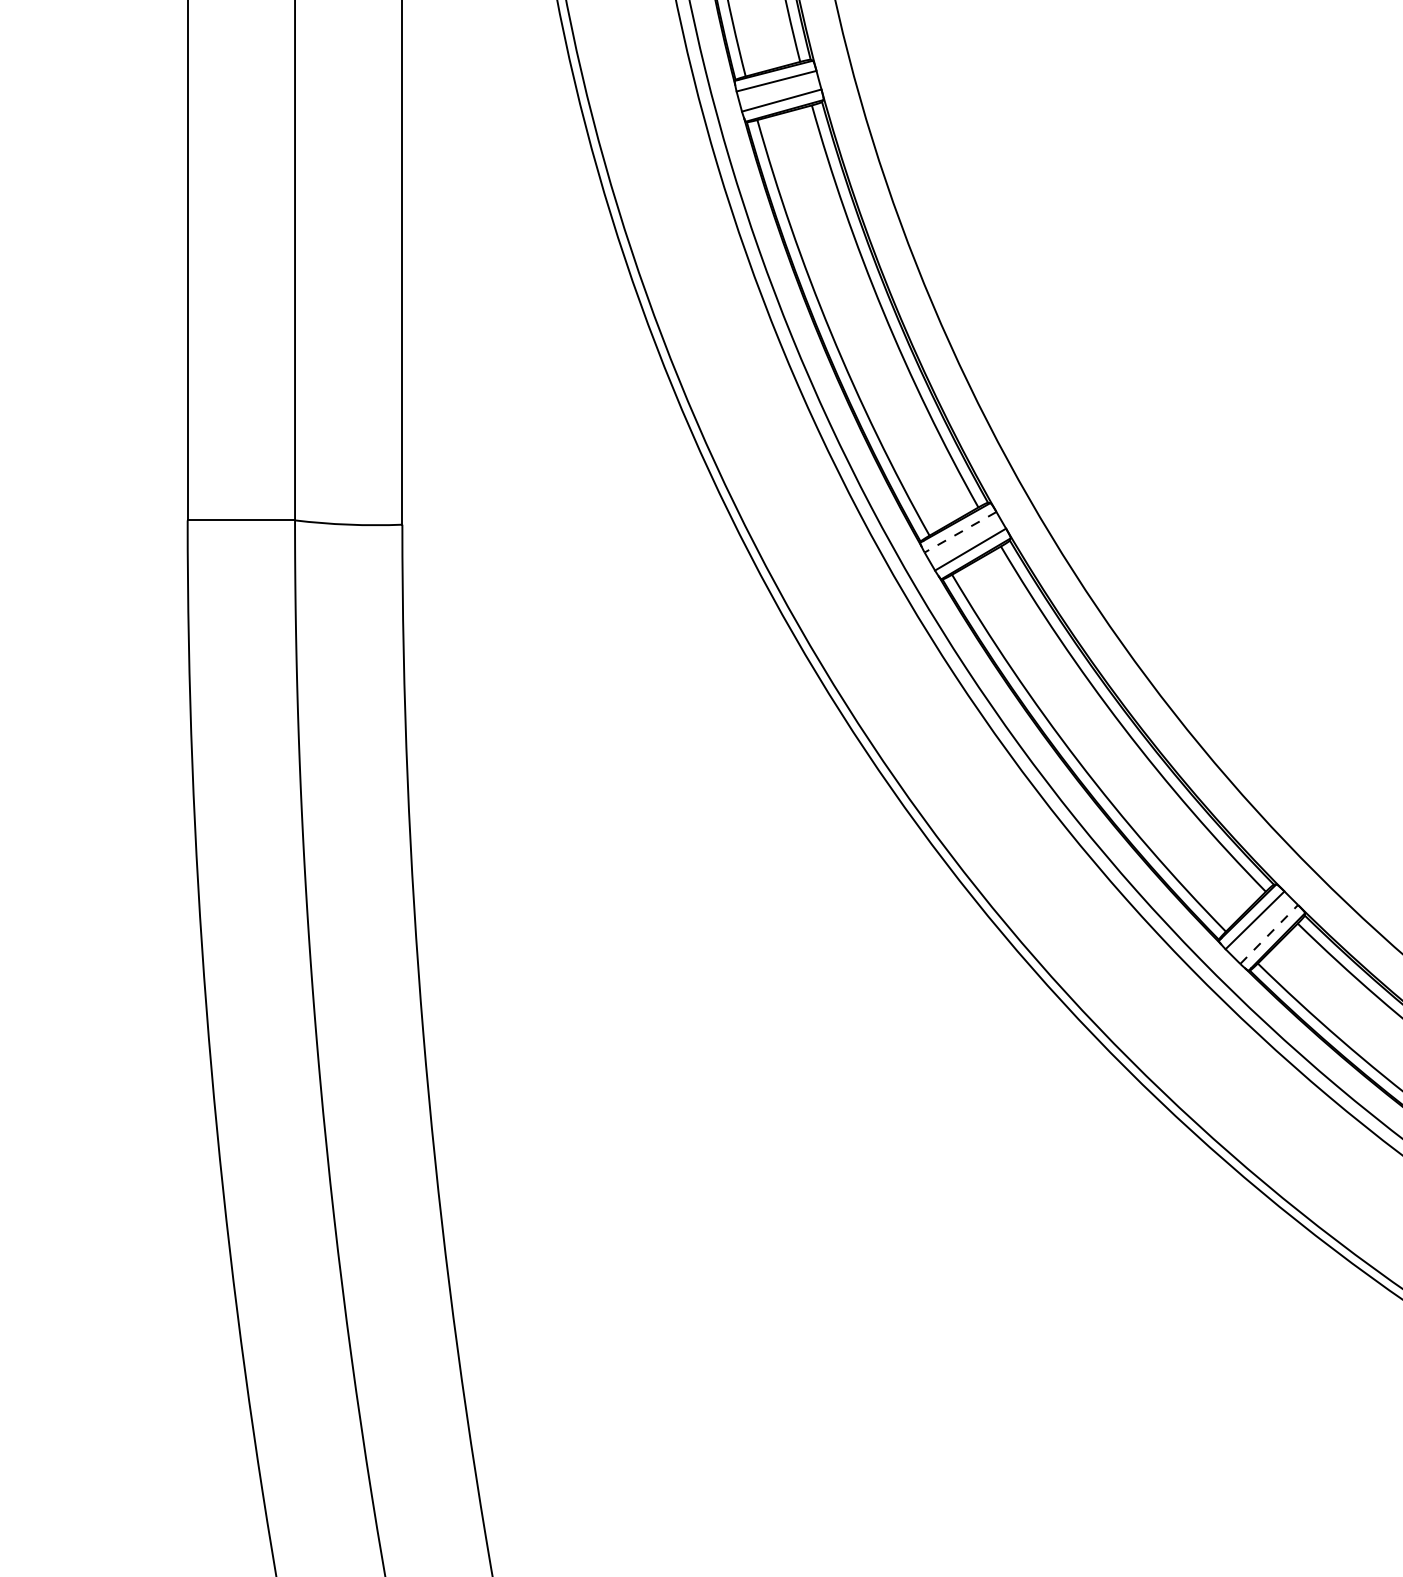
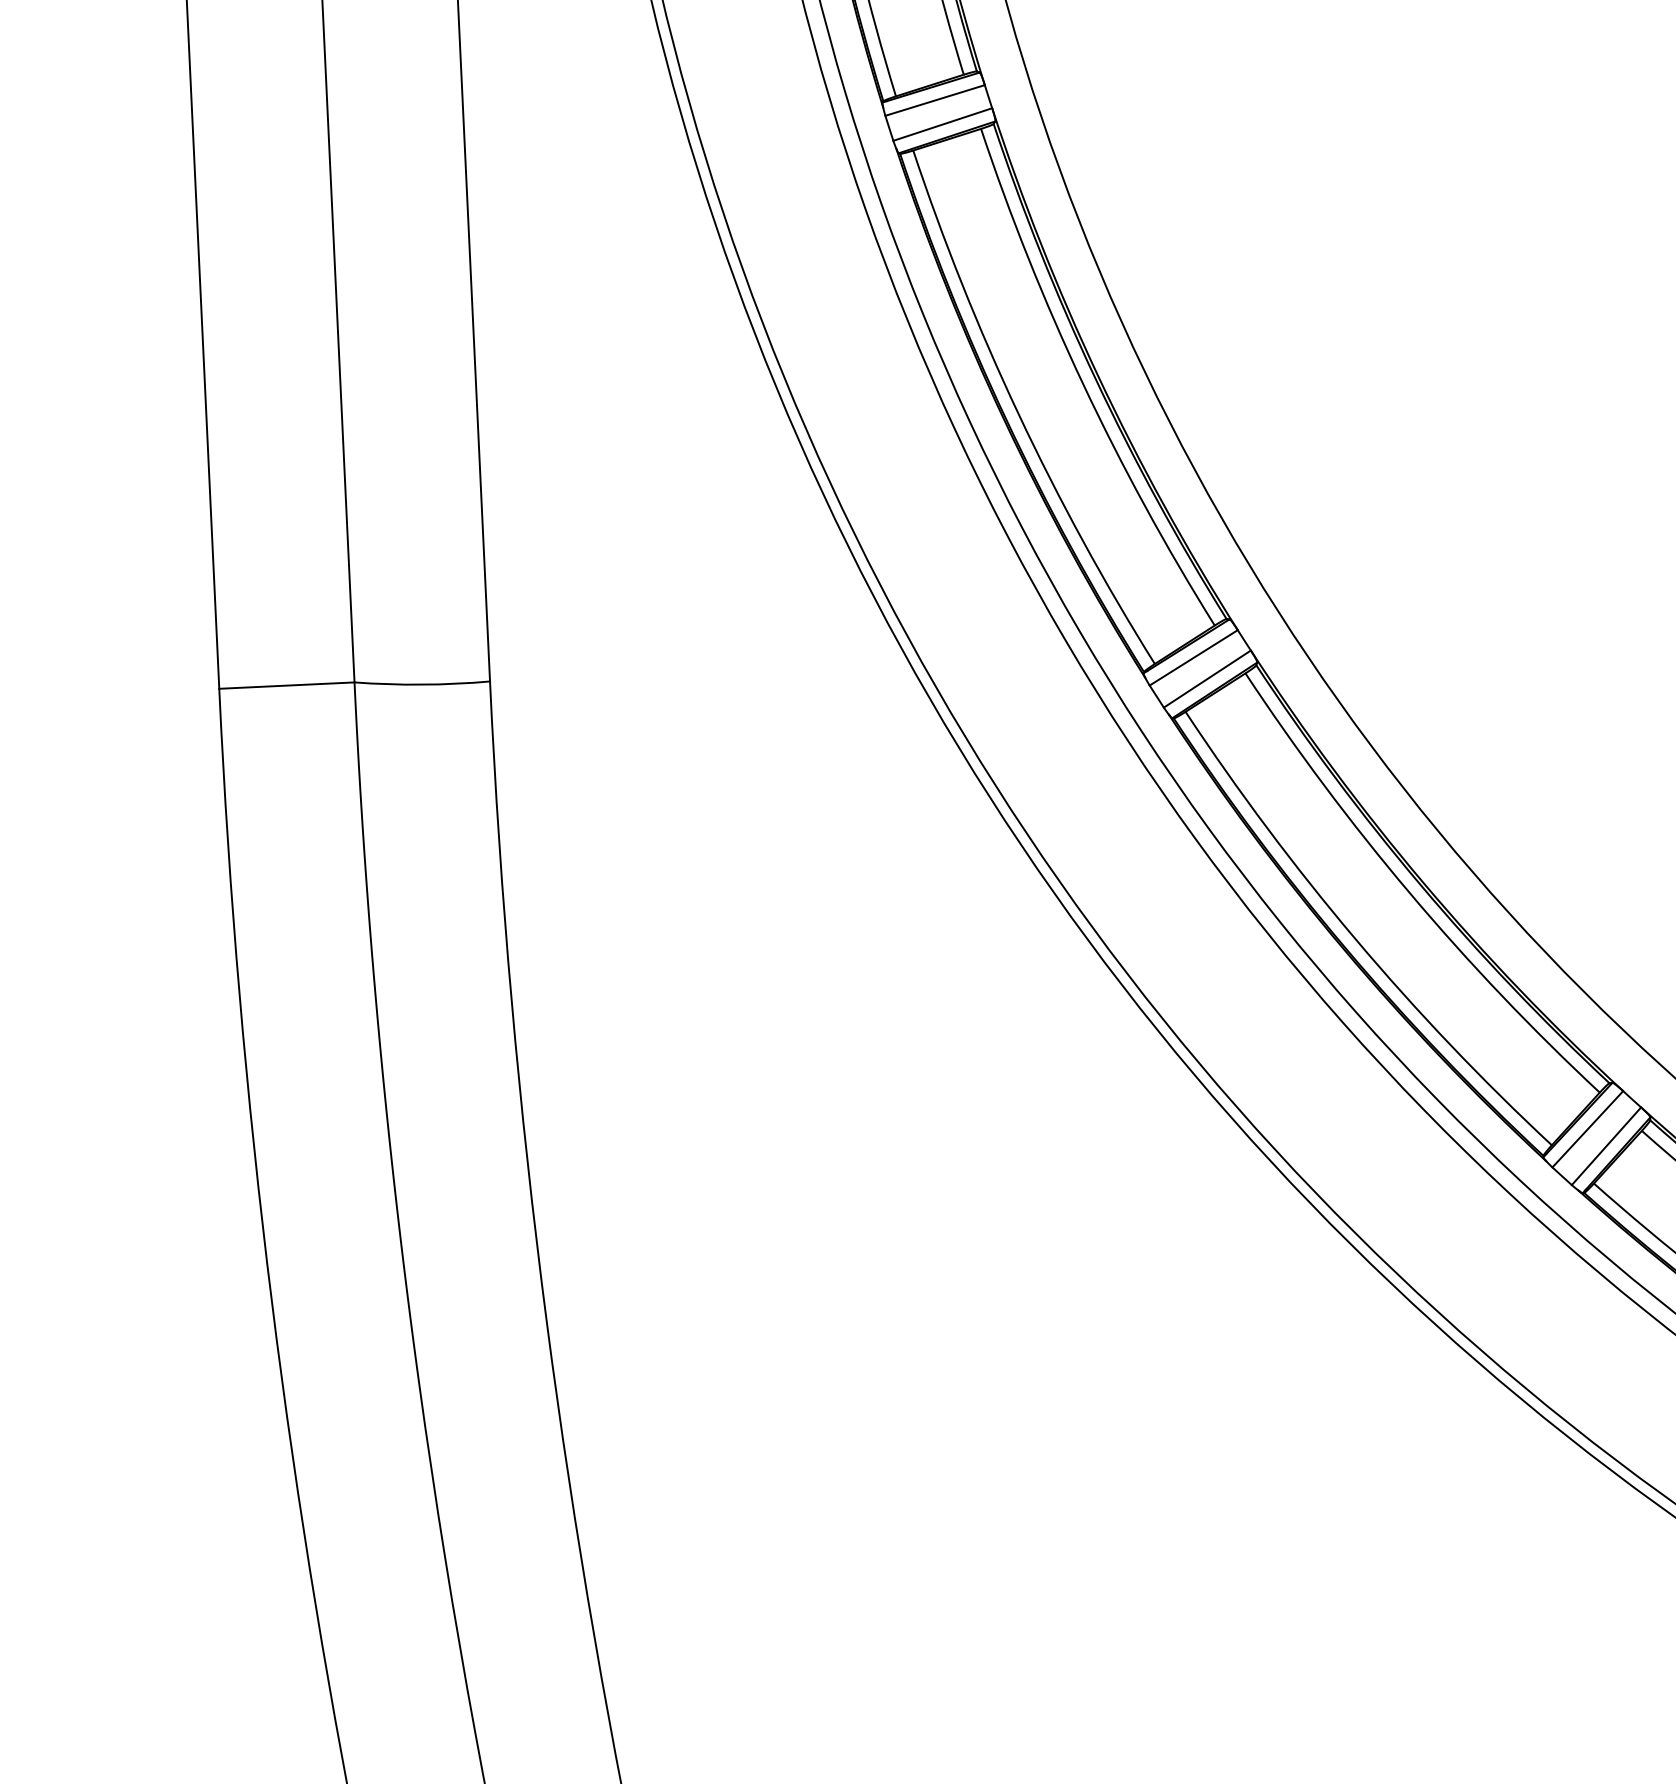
line: (960, 532) -> (1193, 658), dashed -> solid
line: (1269, 934) -> (1606, 1146), dashed -> solid

